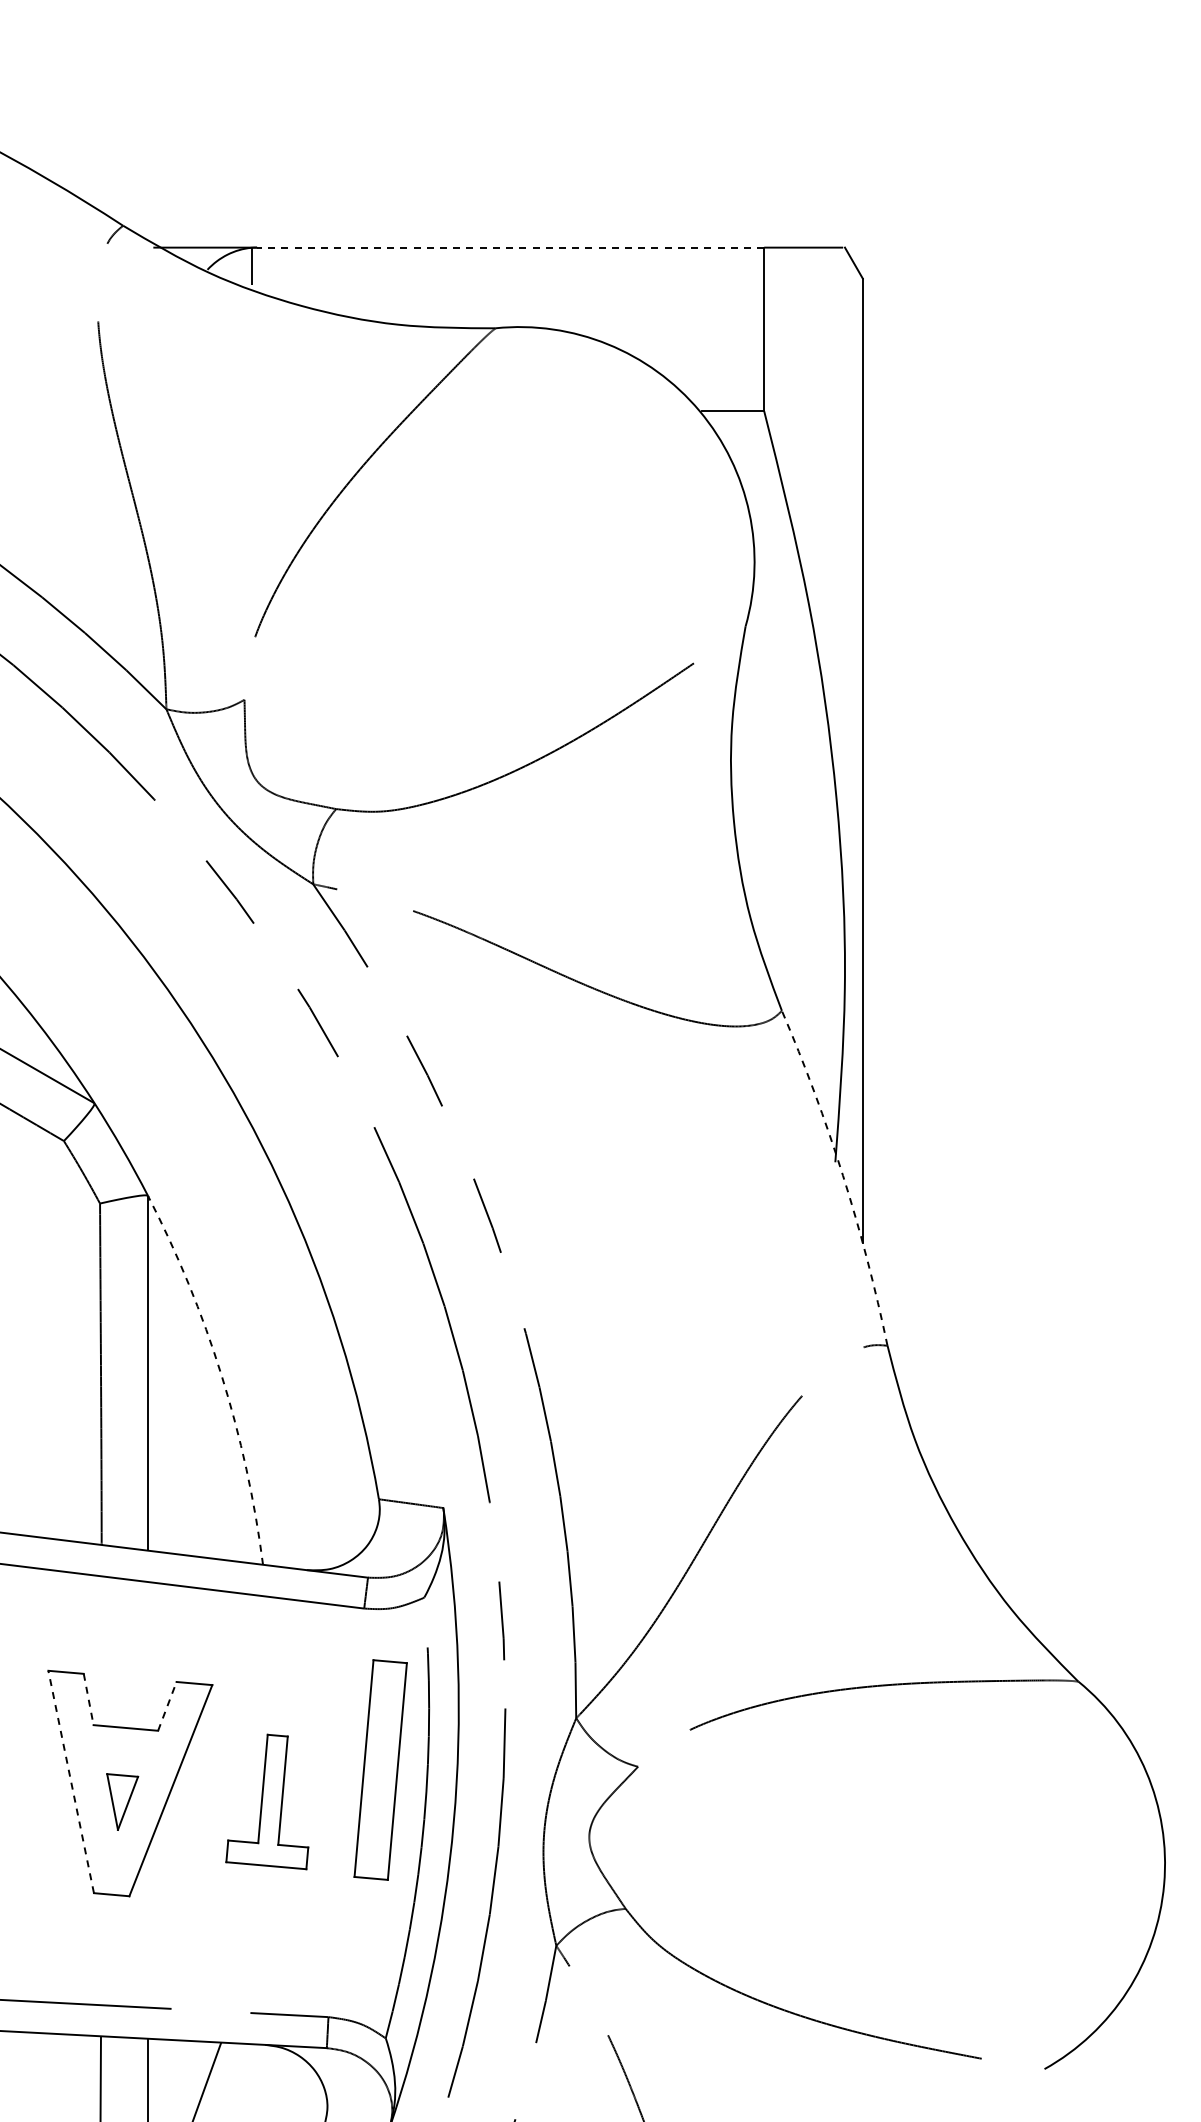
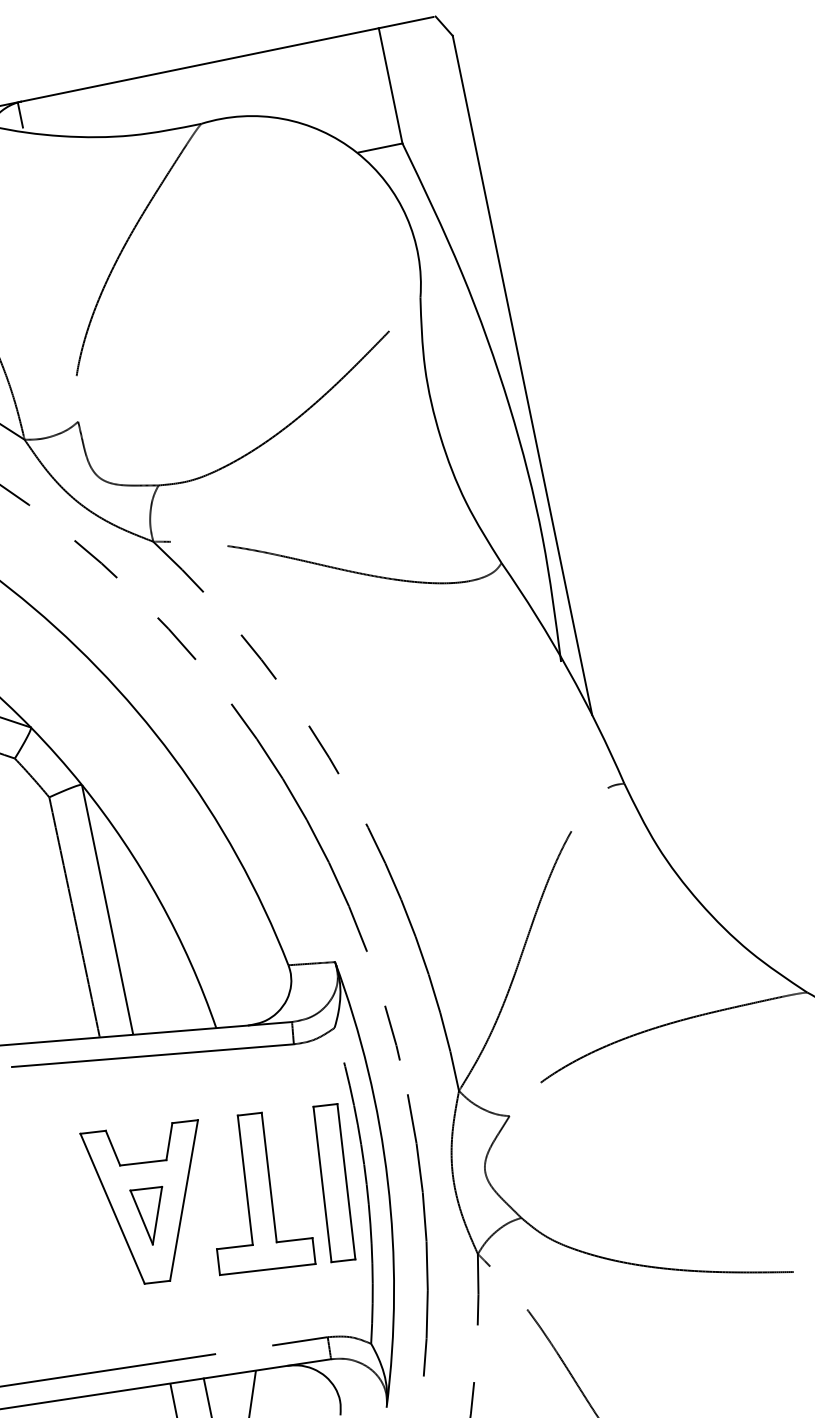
line: (510, 247) -> (200, 64), dashed -> solid
arc: (843, 1175) -> (568, 670), dashed -> solid
arc: (221, 1375) -> (159, 900), dashed -> solid
line: (88, 1699) -> (112, 1148), dashed -> solid
line: (167, 1705) -> (169, 1141), dashed -> solid
part: (380, 1769) -> (334, 1182), moved
line: (71, 1781) -> (112, 1208), dashed -> solid
part: (122, 1801) -> (151, 1215), size x1.43
part: (267, 1801) -> (253, 1194), size x1.67

